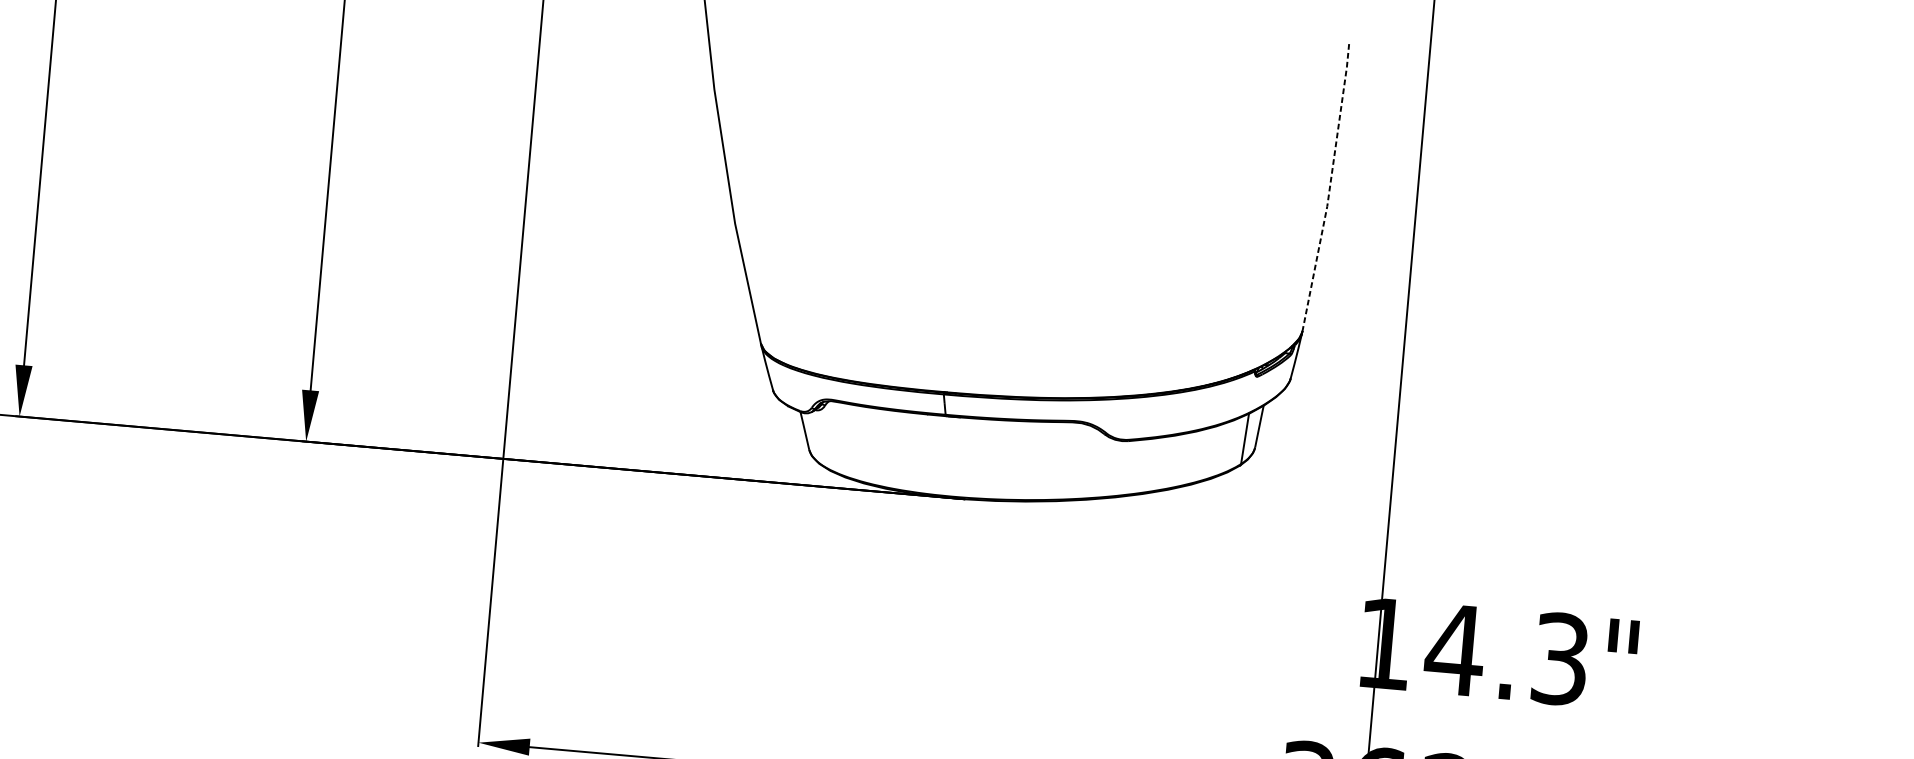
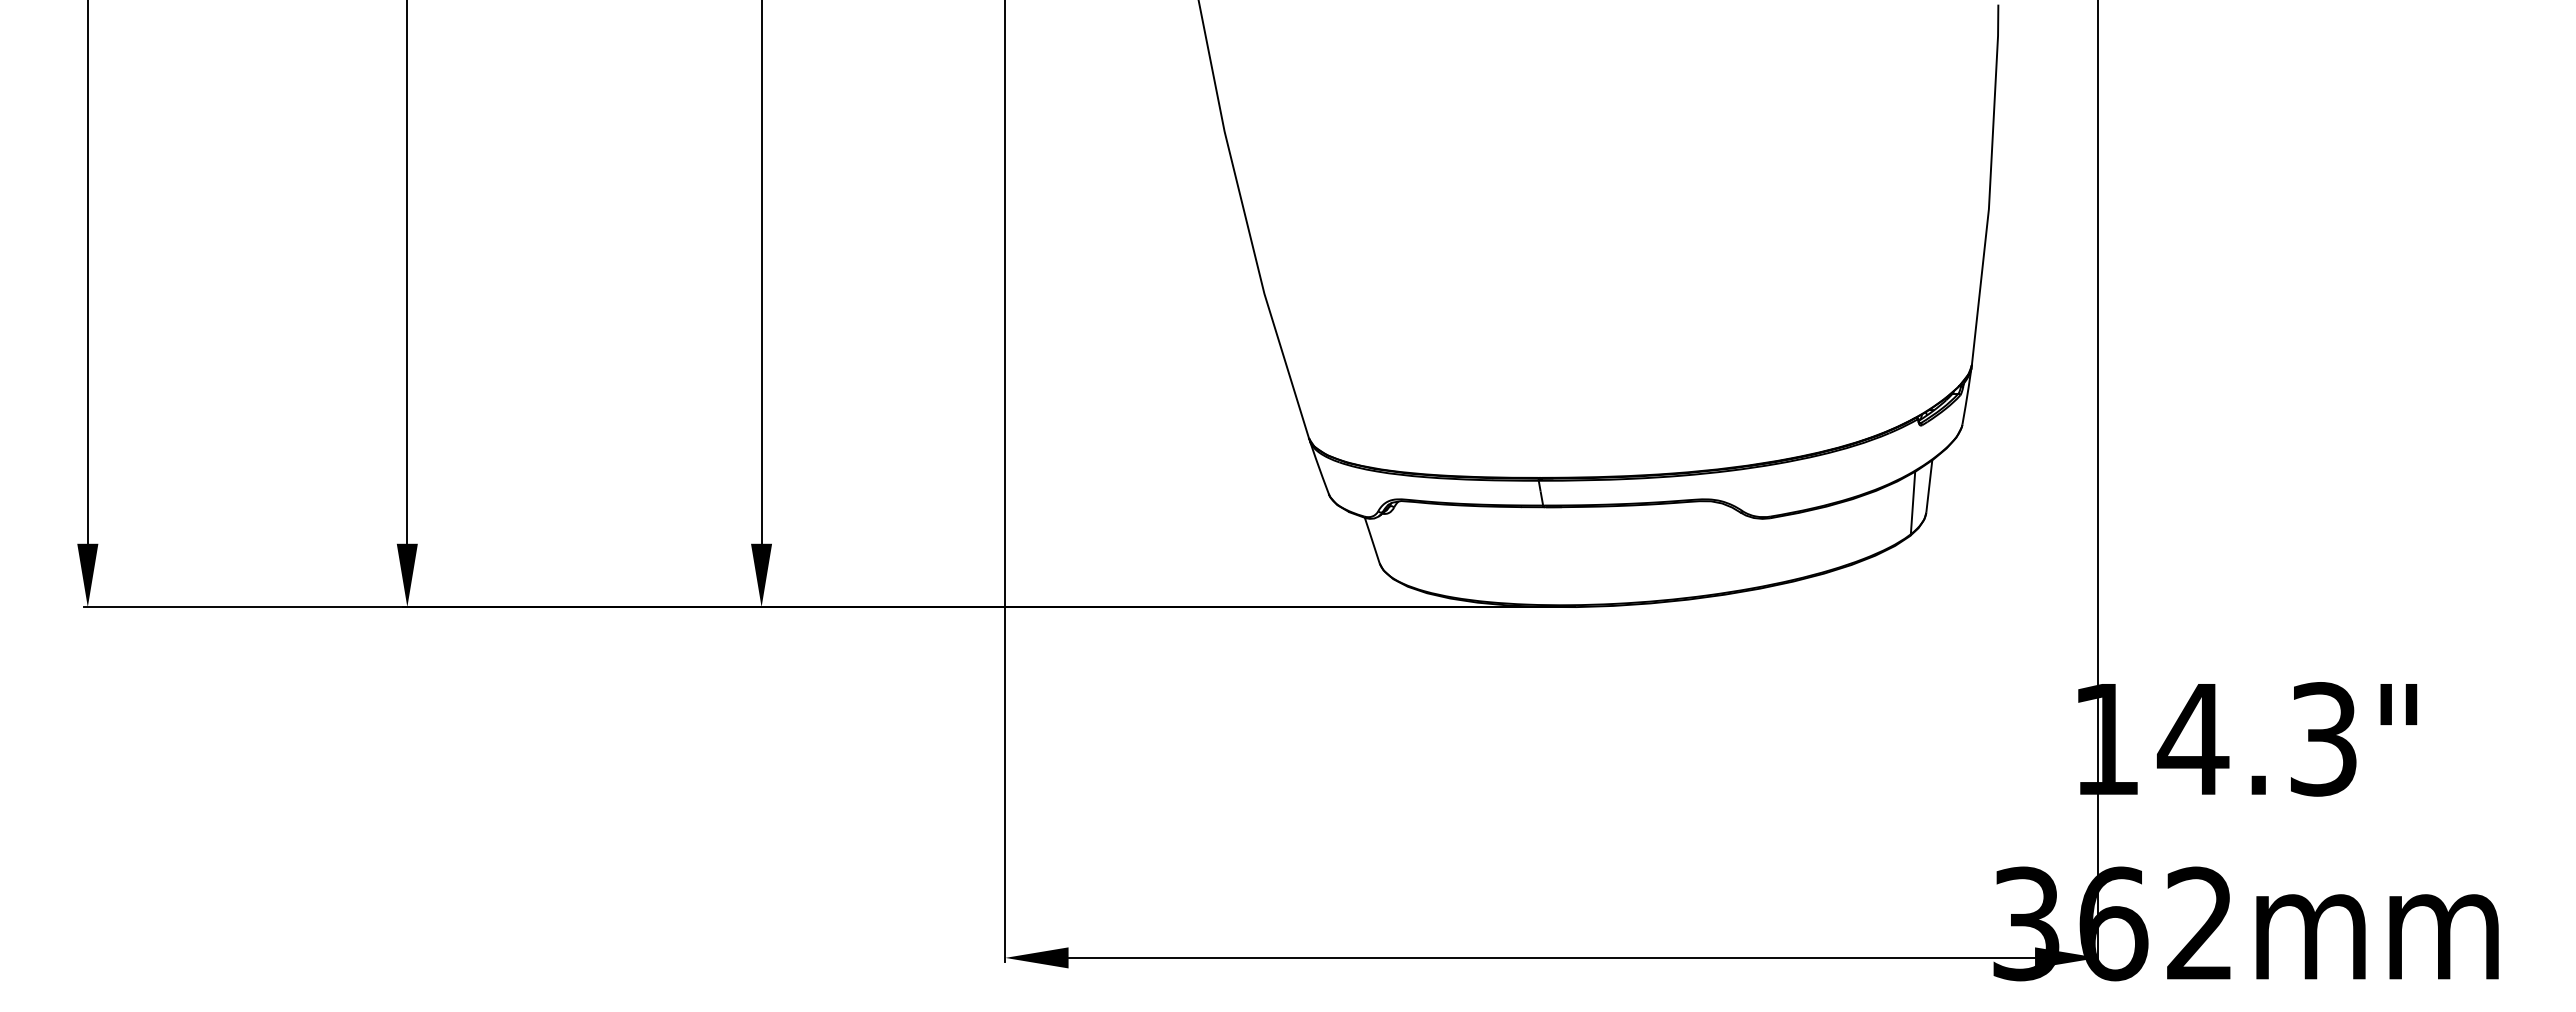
line: (1330, 187) -> (1990, 185), dashed -> solid

